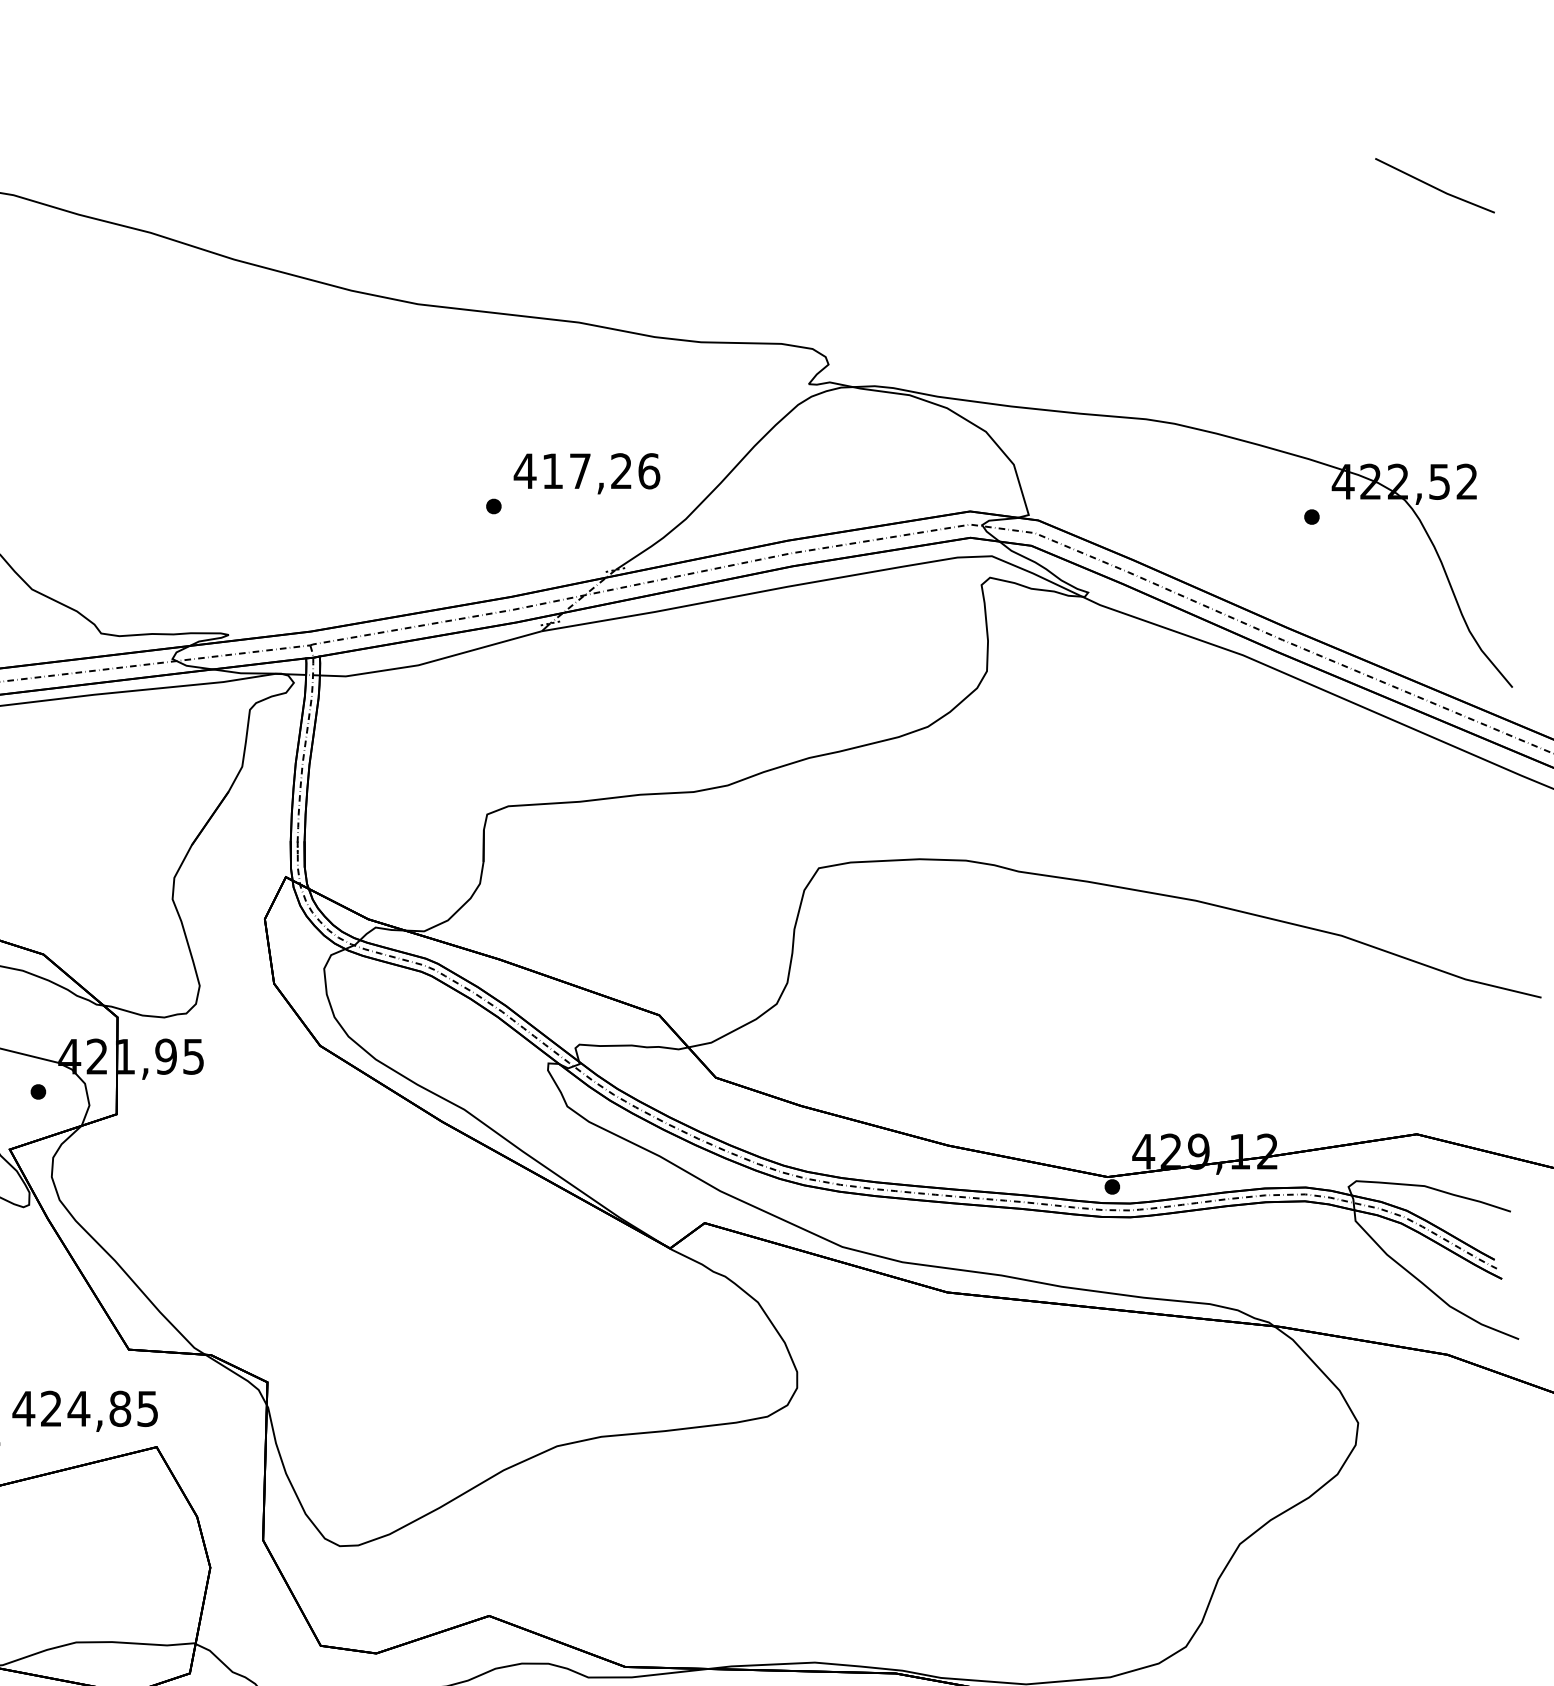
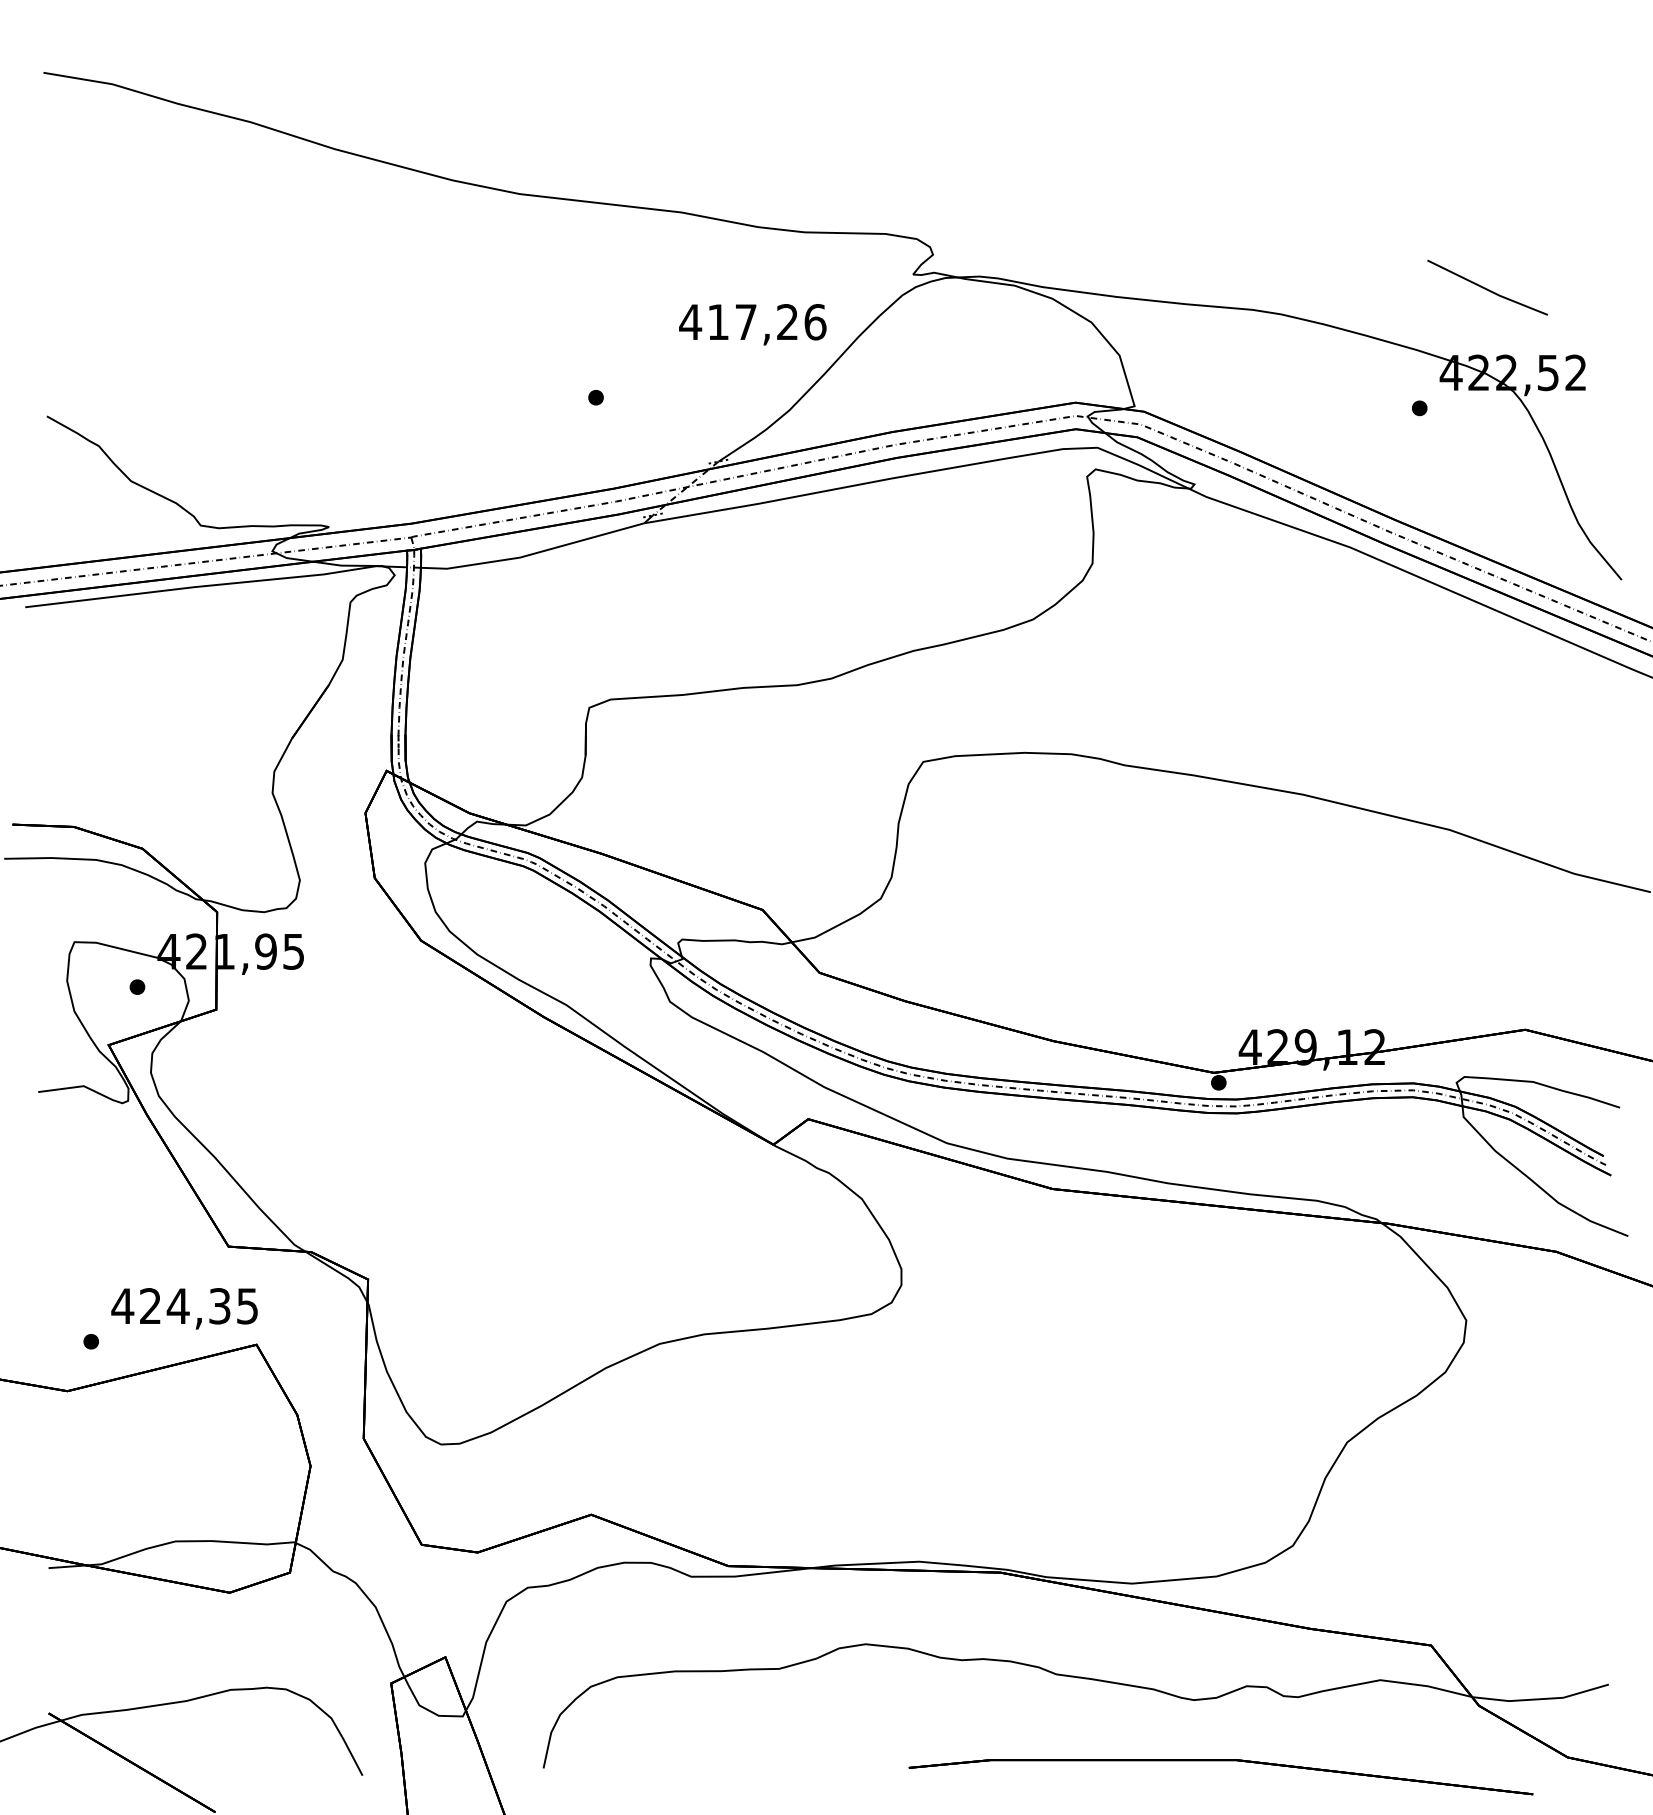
line: (1434, 186) -> (1487, 288), moved
text: (586, 473) -> (752, 324), moved
text: (119, 1409) -> (219, 1306), 424,85 -> 424,35

